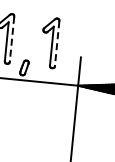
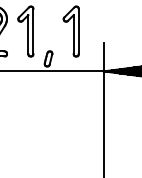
line: (12, 40) -> (33, 32), dashed -> solid
line: (56, 44) -> (78, 32), dashed -> solid

